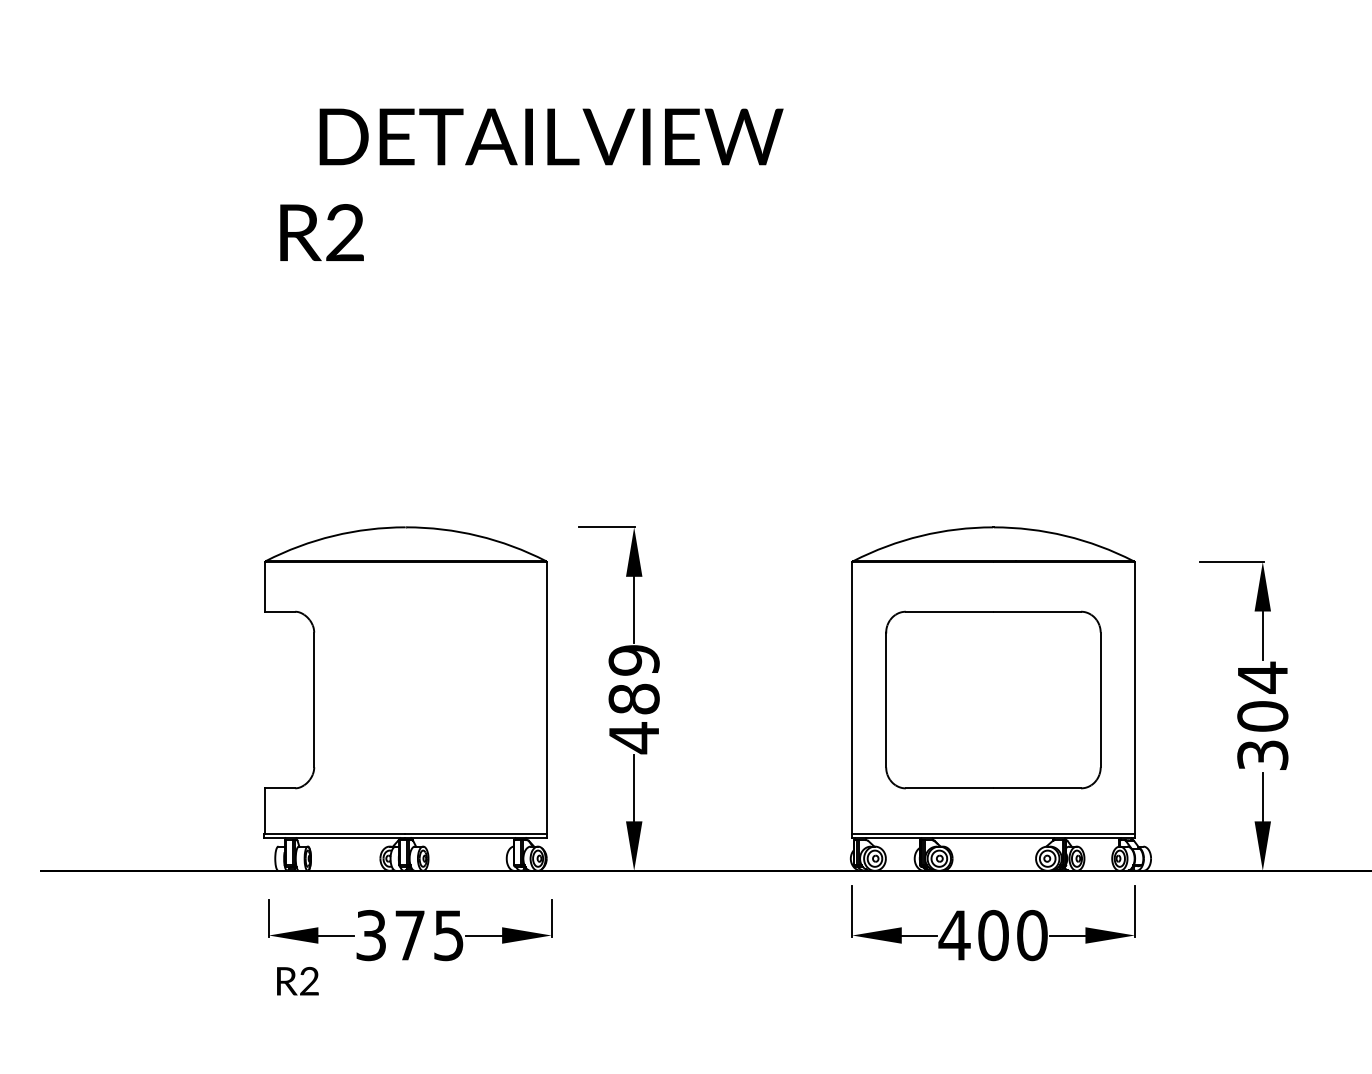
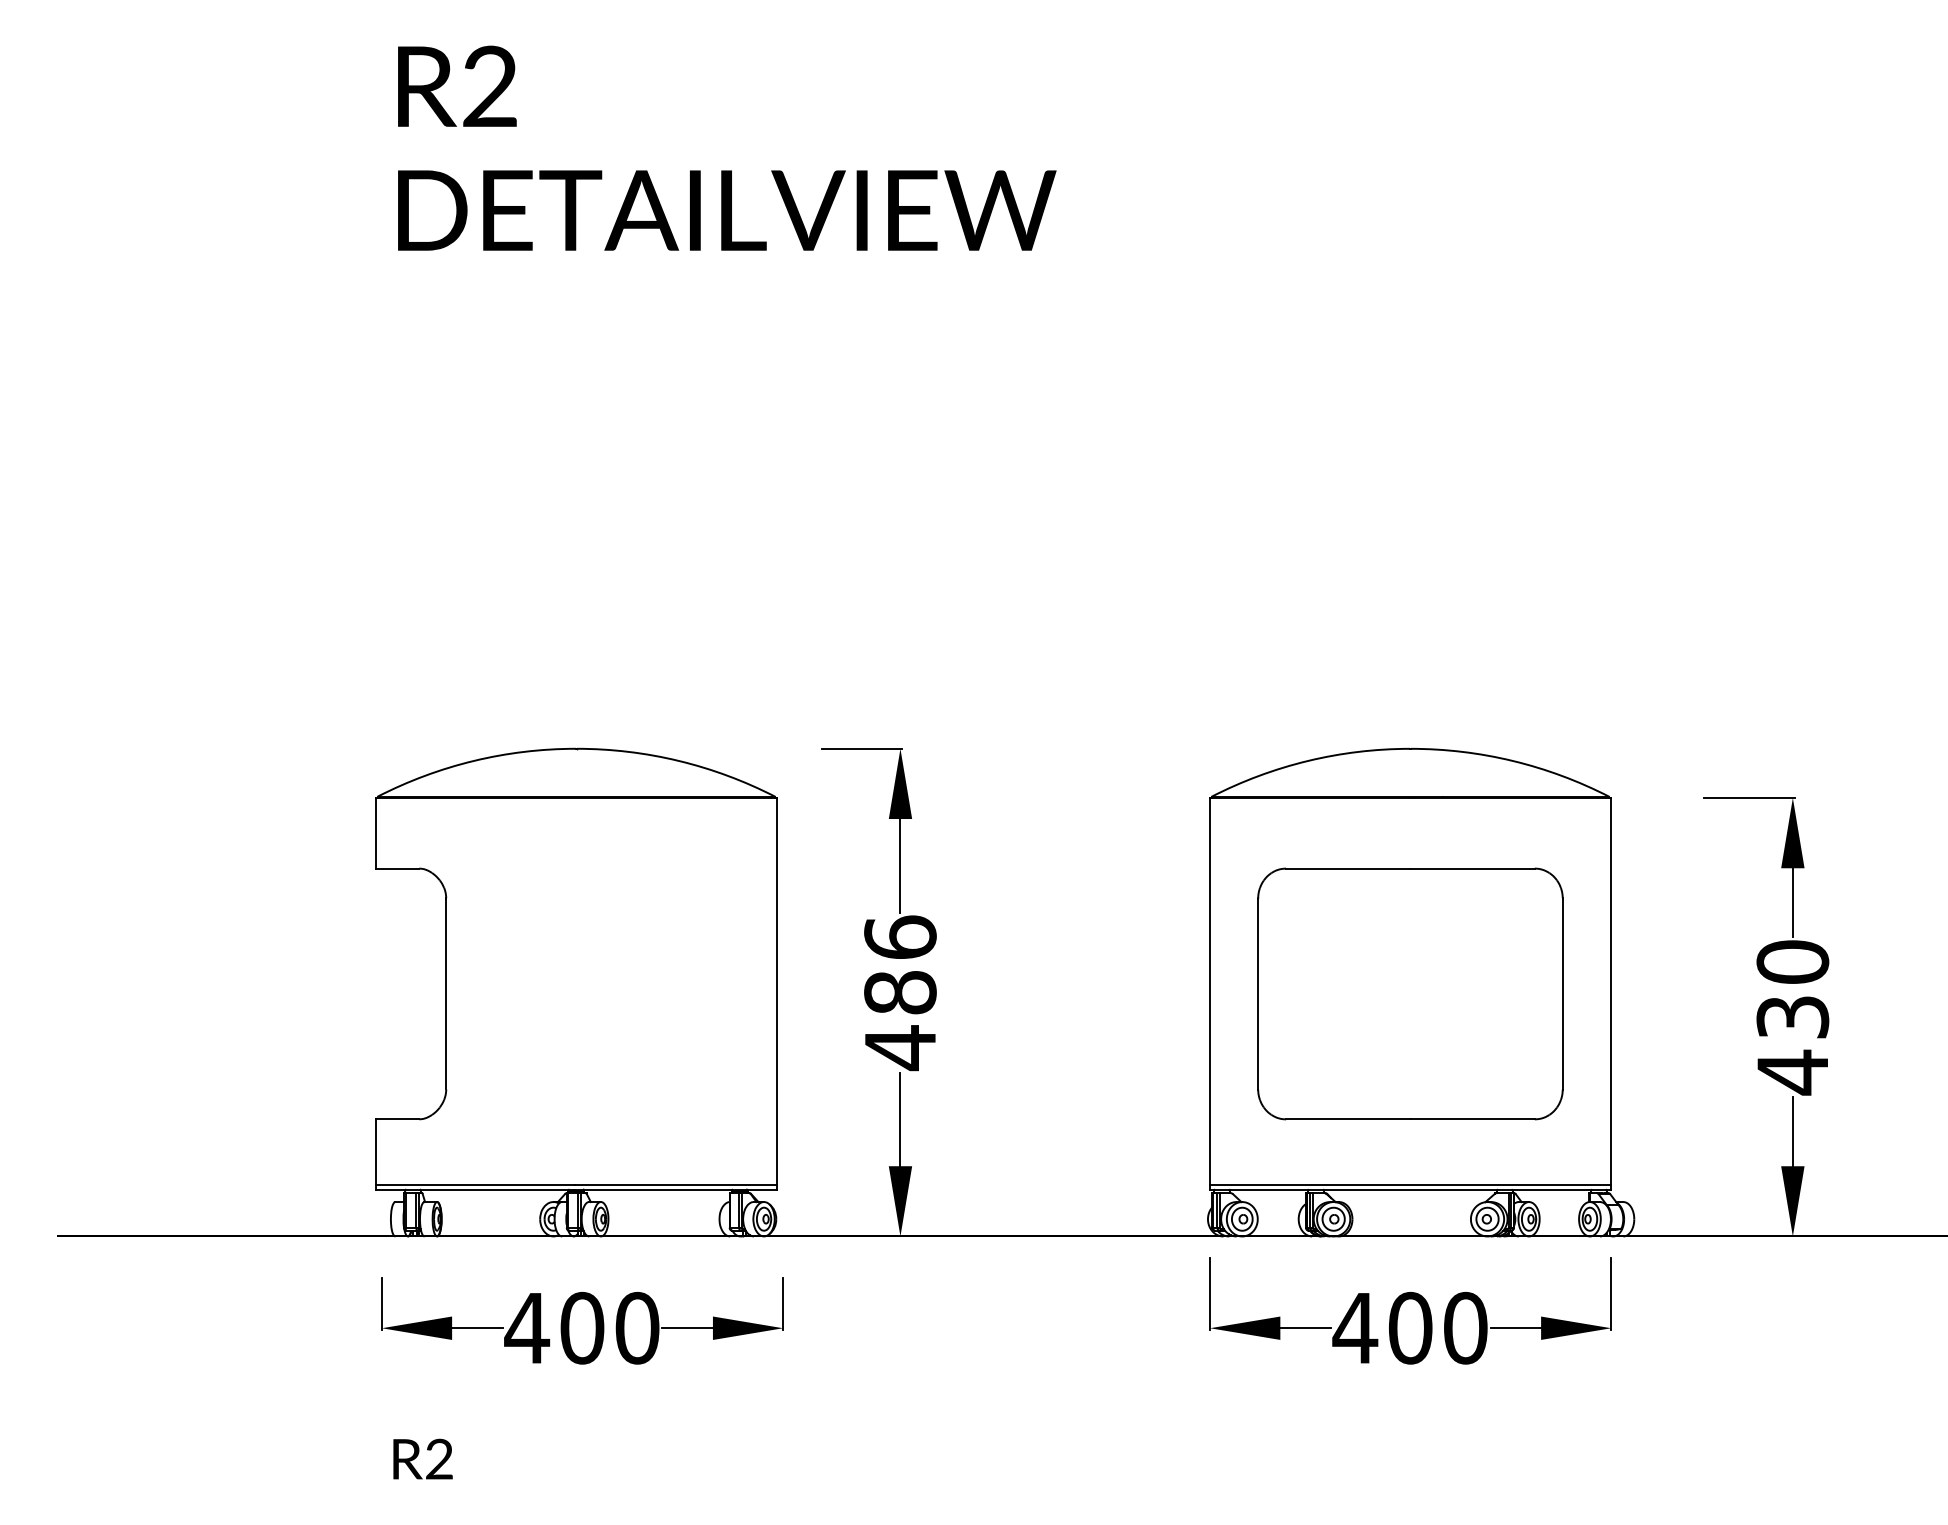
text: (551, 136) -> (727, 210), moved
text: (322, 231) -> (457, 85), moved
text: (634, 660) -> (900, 937), 489 -> 486
text: (1262, 716) -> (1792, 1017), 304 -> 430
text: (409, 934) -> (581, 1327), 375 -> 400
text: (297, 980) -> (422, 1458), moved

